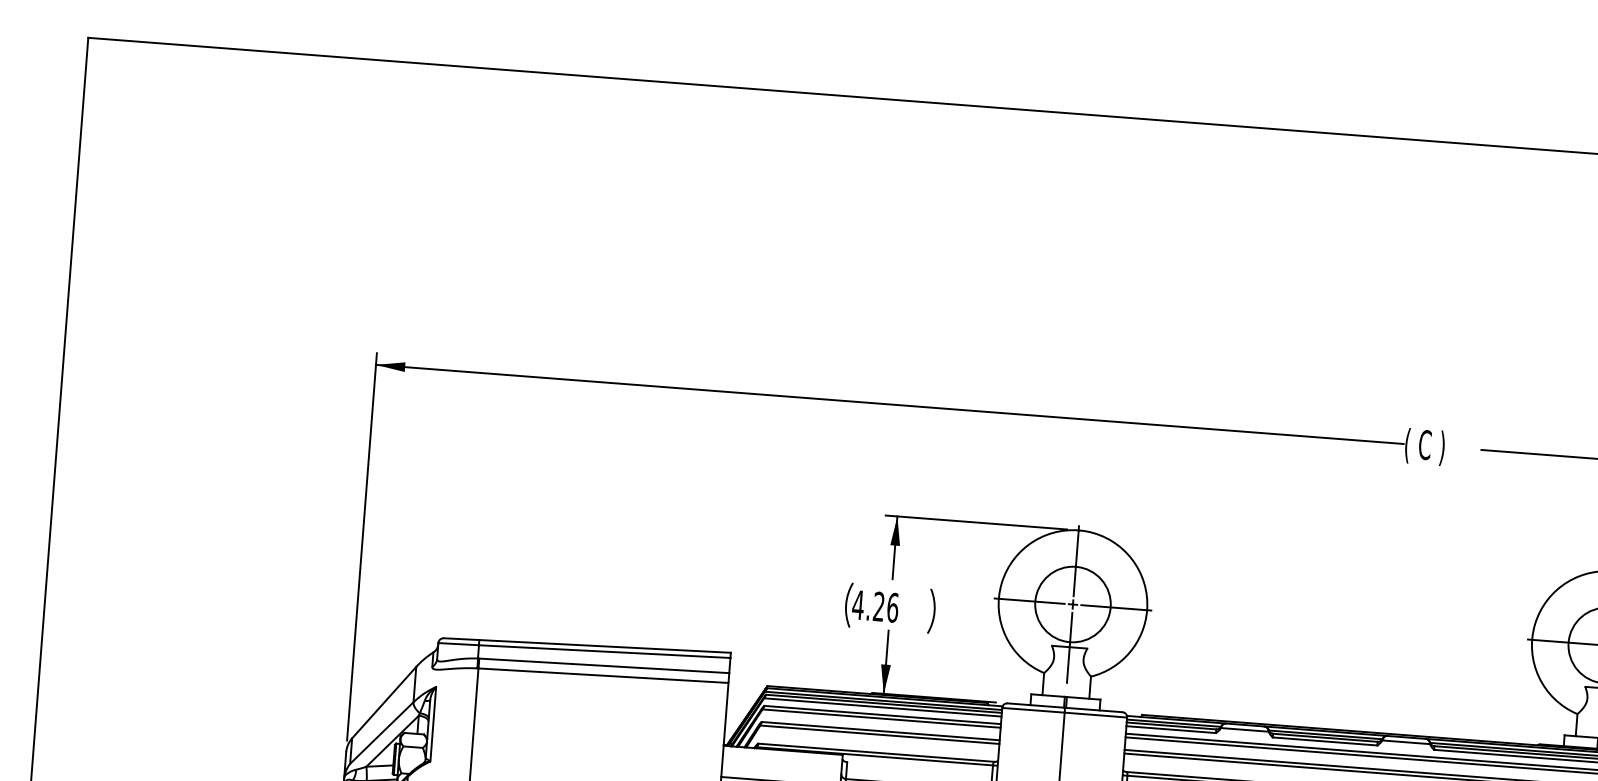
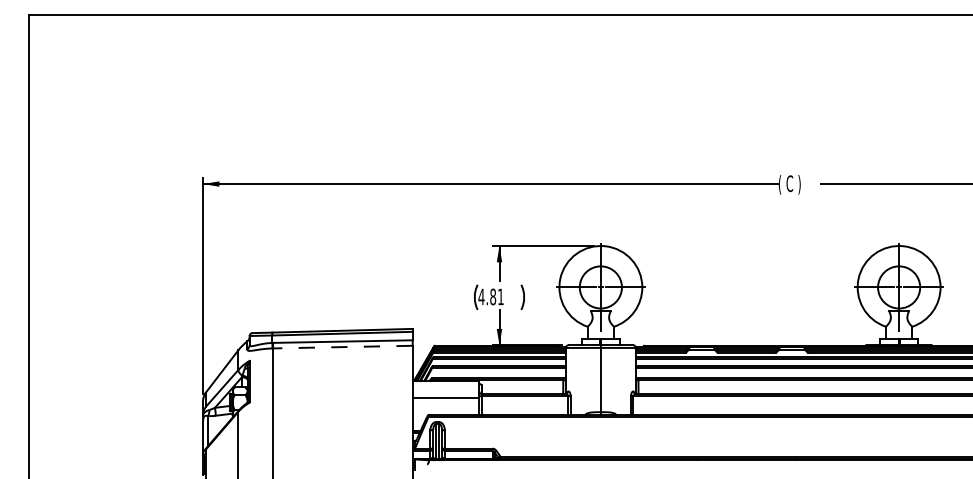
text: (885, 606) -> (496, 296), 4.26 -> 4.81
line: (604, 676) -> (343, 347), solid -> dashed

